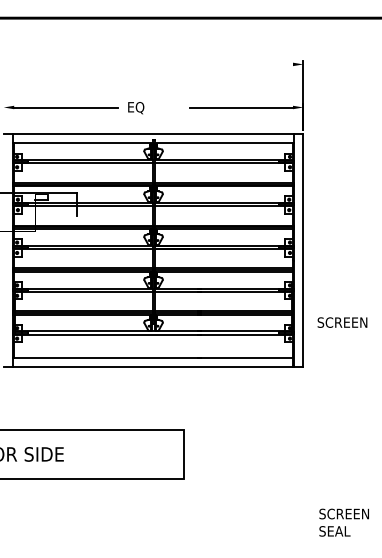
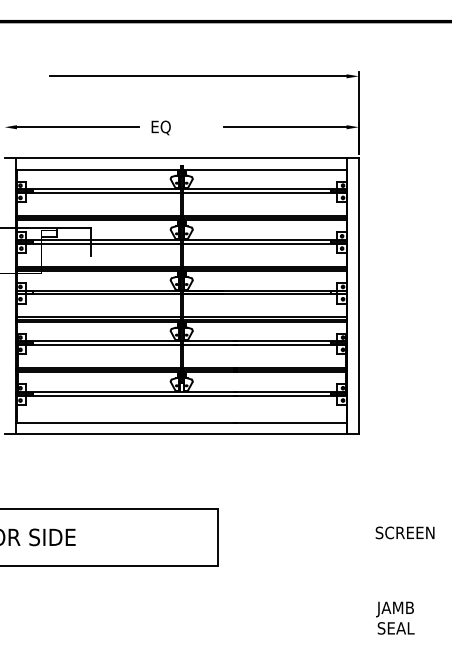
line: (167, 64) -> (198, 76), added
text: (342, 322) -> (405, 532), moved
text: (342, 514) -> (405, 608), SCREEN -> JAMB

